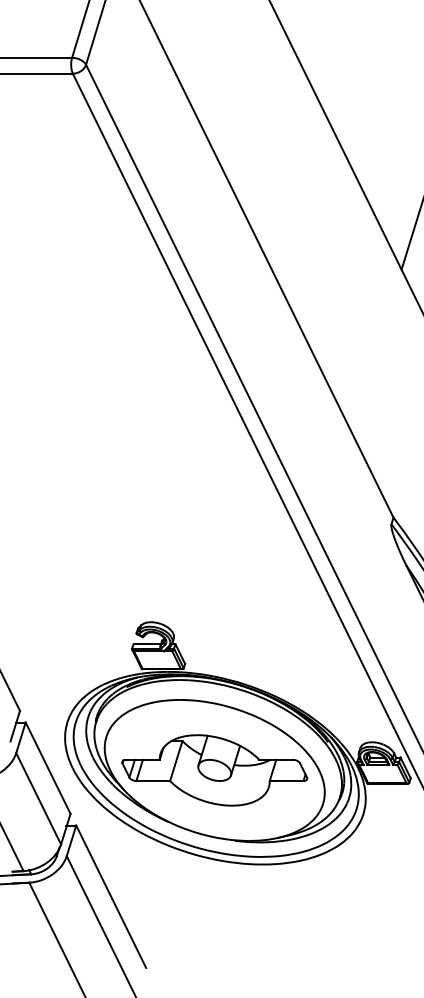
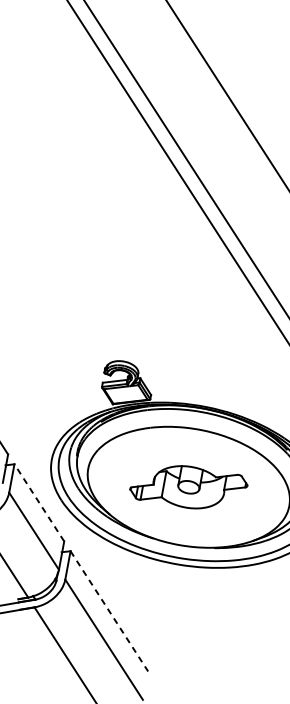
line: (48, 768) -> (39, 503), solid -> dashed
part: (214, 770) -> (188, 487), size x0.7
line: (111, 897) -> (109, 611), solid -> dashed

